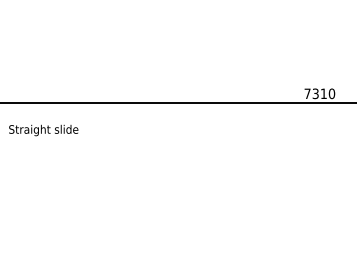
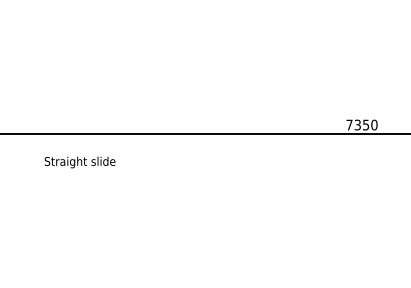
text: (324, 93) -> (366, 124), 7310 -> 7350

